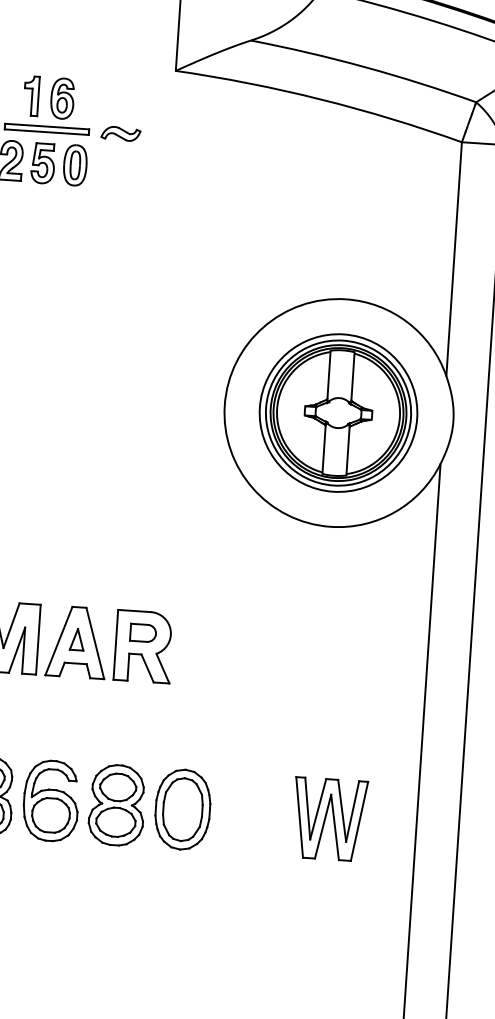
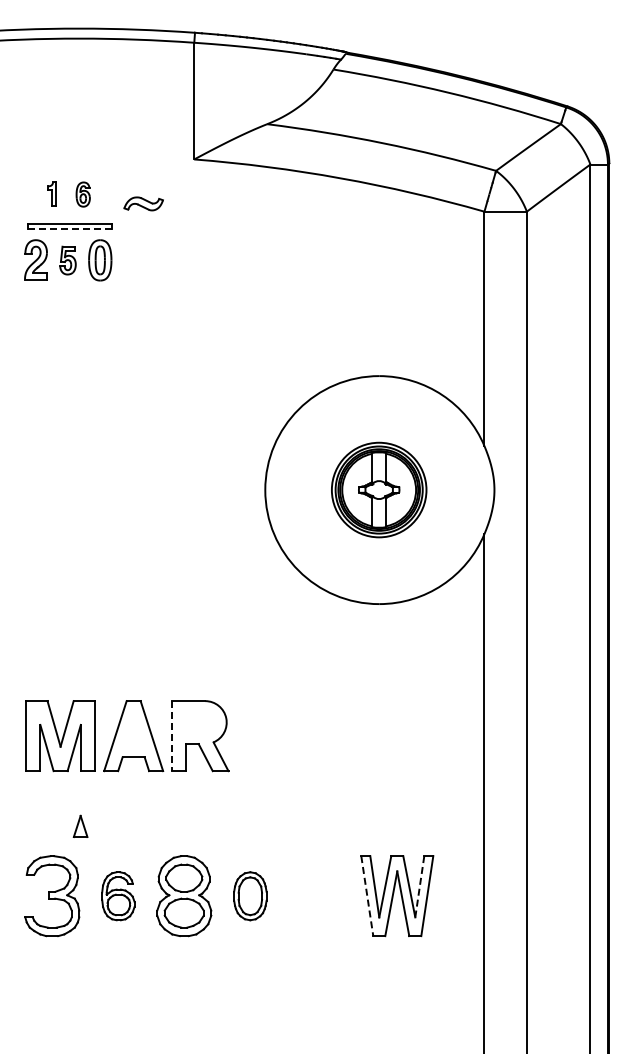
part: (31, 95) -> (51, 193), size x0.6
part: (62, 98) -> (83, 194), size x0.6
line: (47, 132) -> (70, 229), solid -> dashed
part: (120, 133) -> (143, 203), moved
part: (42, 163) -> (67, 260), size x0.7
part: (337, 412) -> (378, 489), size x0.6
part: (142, 632) -> (198, 722), removed
part: (77, 638) -> (80, 825), moved
line: (115, 645) -> (172, 736), solid -> dashed
part: (51, 801) -> (118, 896), size x0.6
part: (183, 810) -> (250, 896), size x0.6
line: (352, 811) -> (419, 886), solid -> dashed
line: (299, 817) -> (367, 896), solid -> dashed

